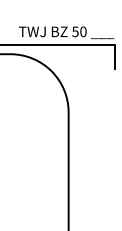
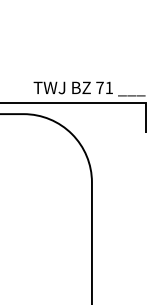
text: (79, 31) -> (104, 87), 50 -> 71

